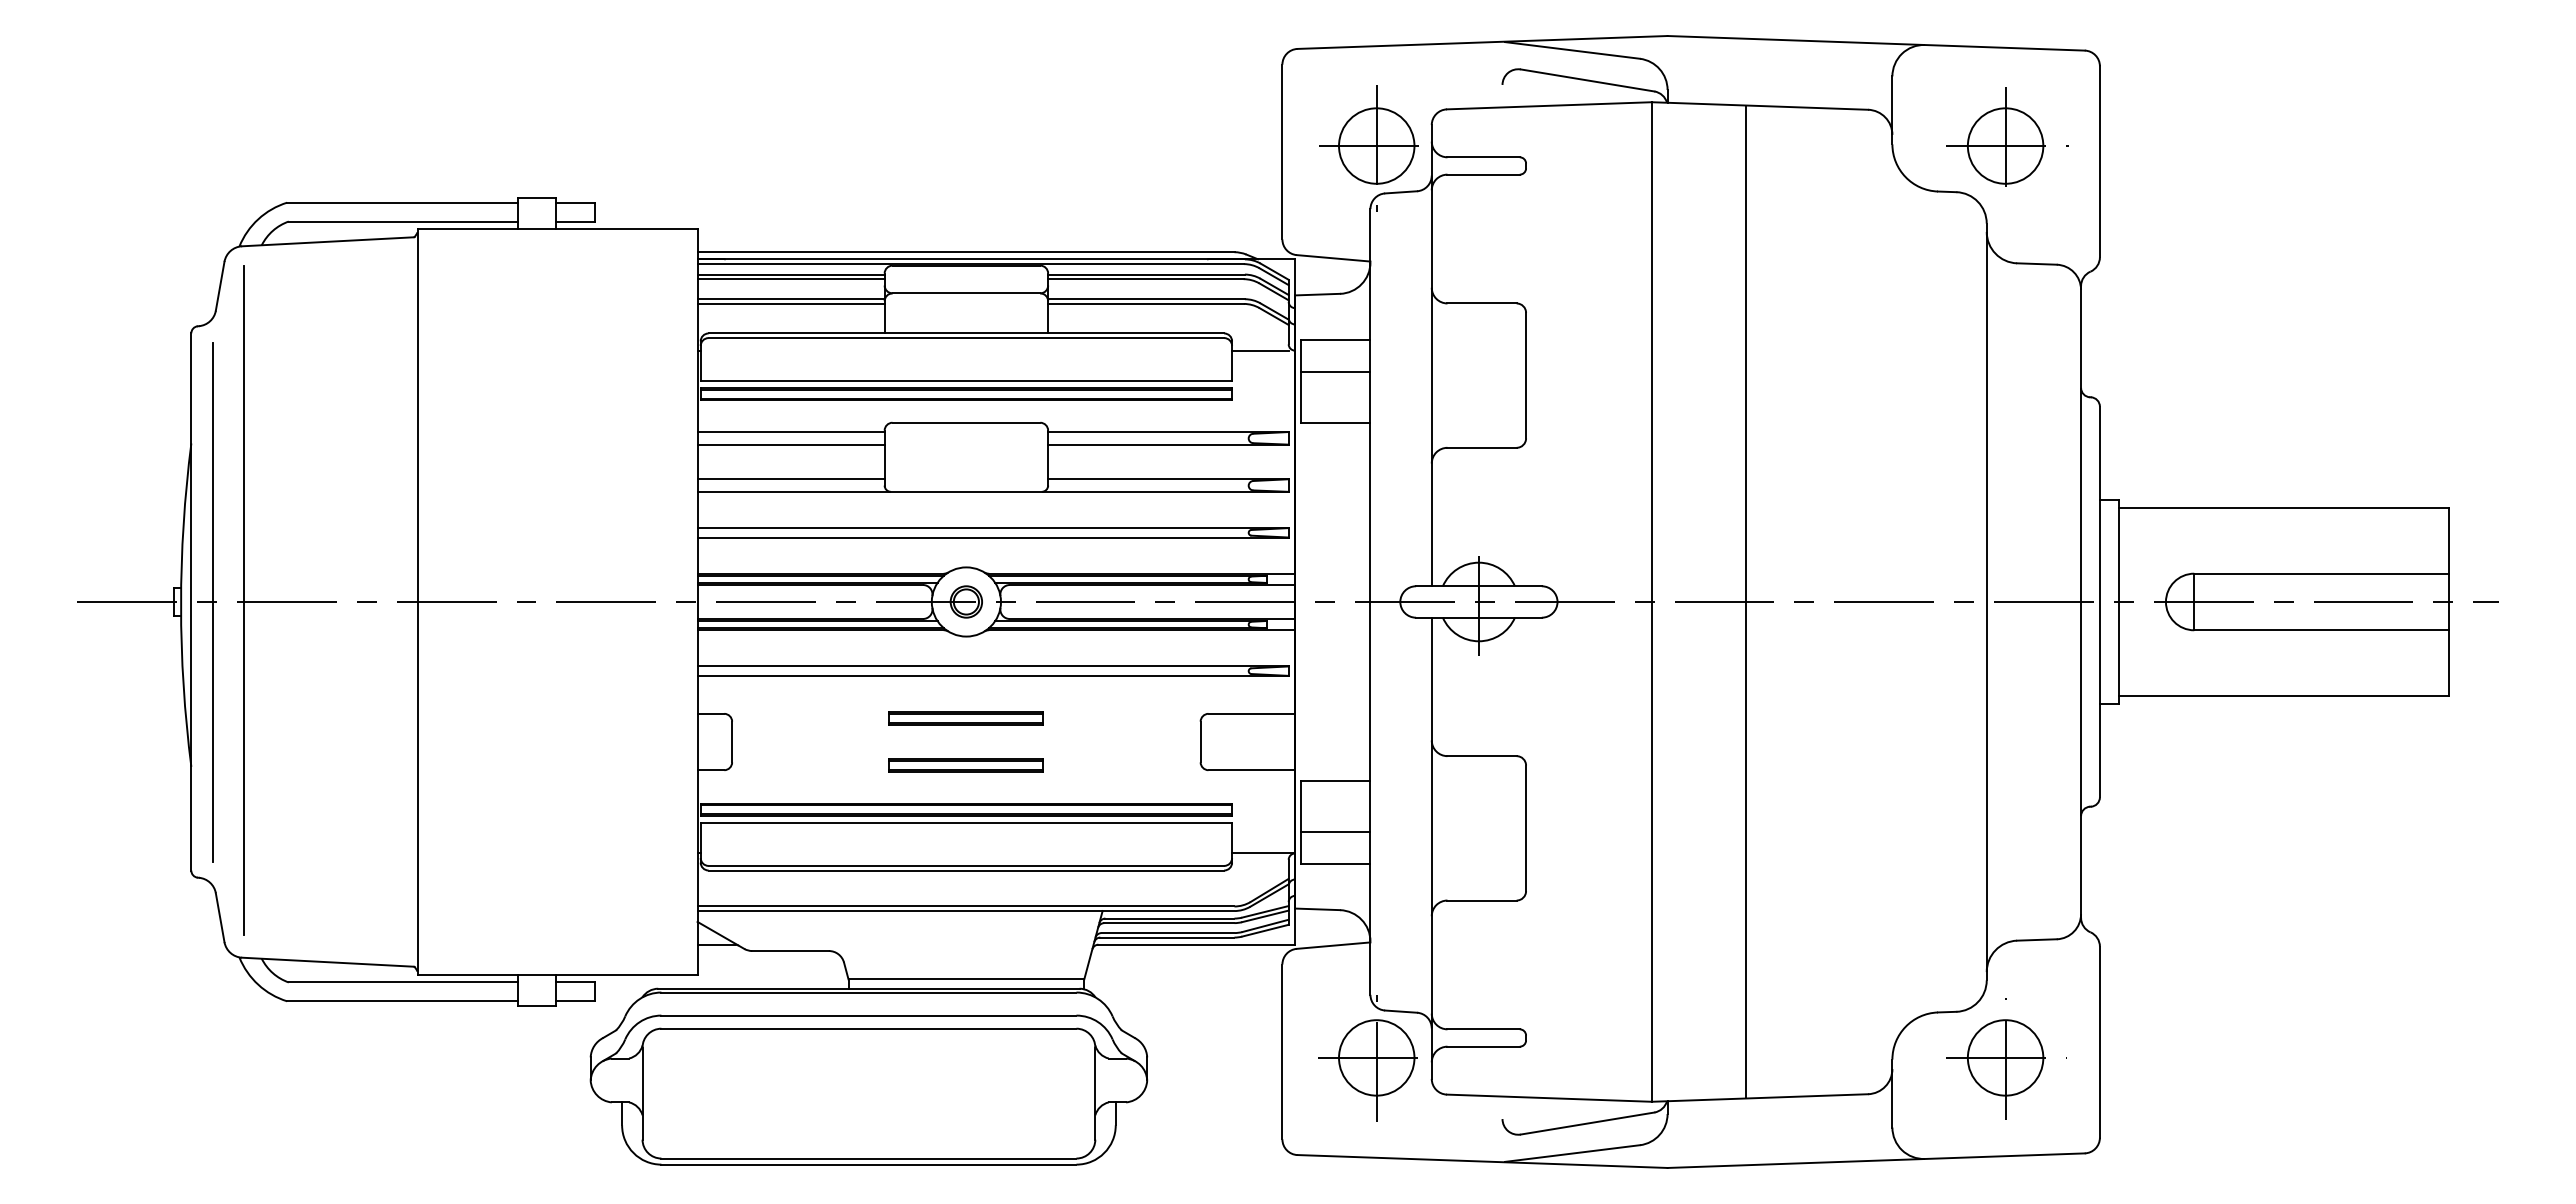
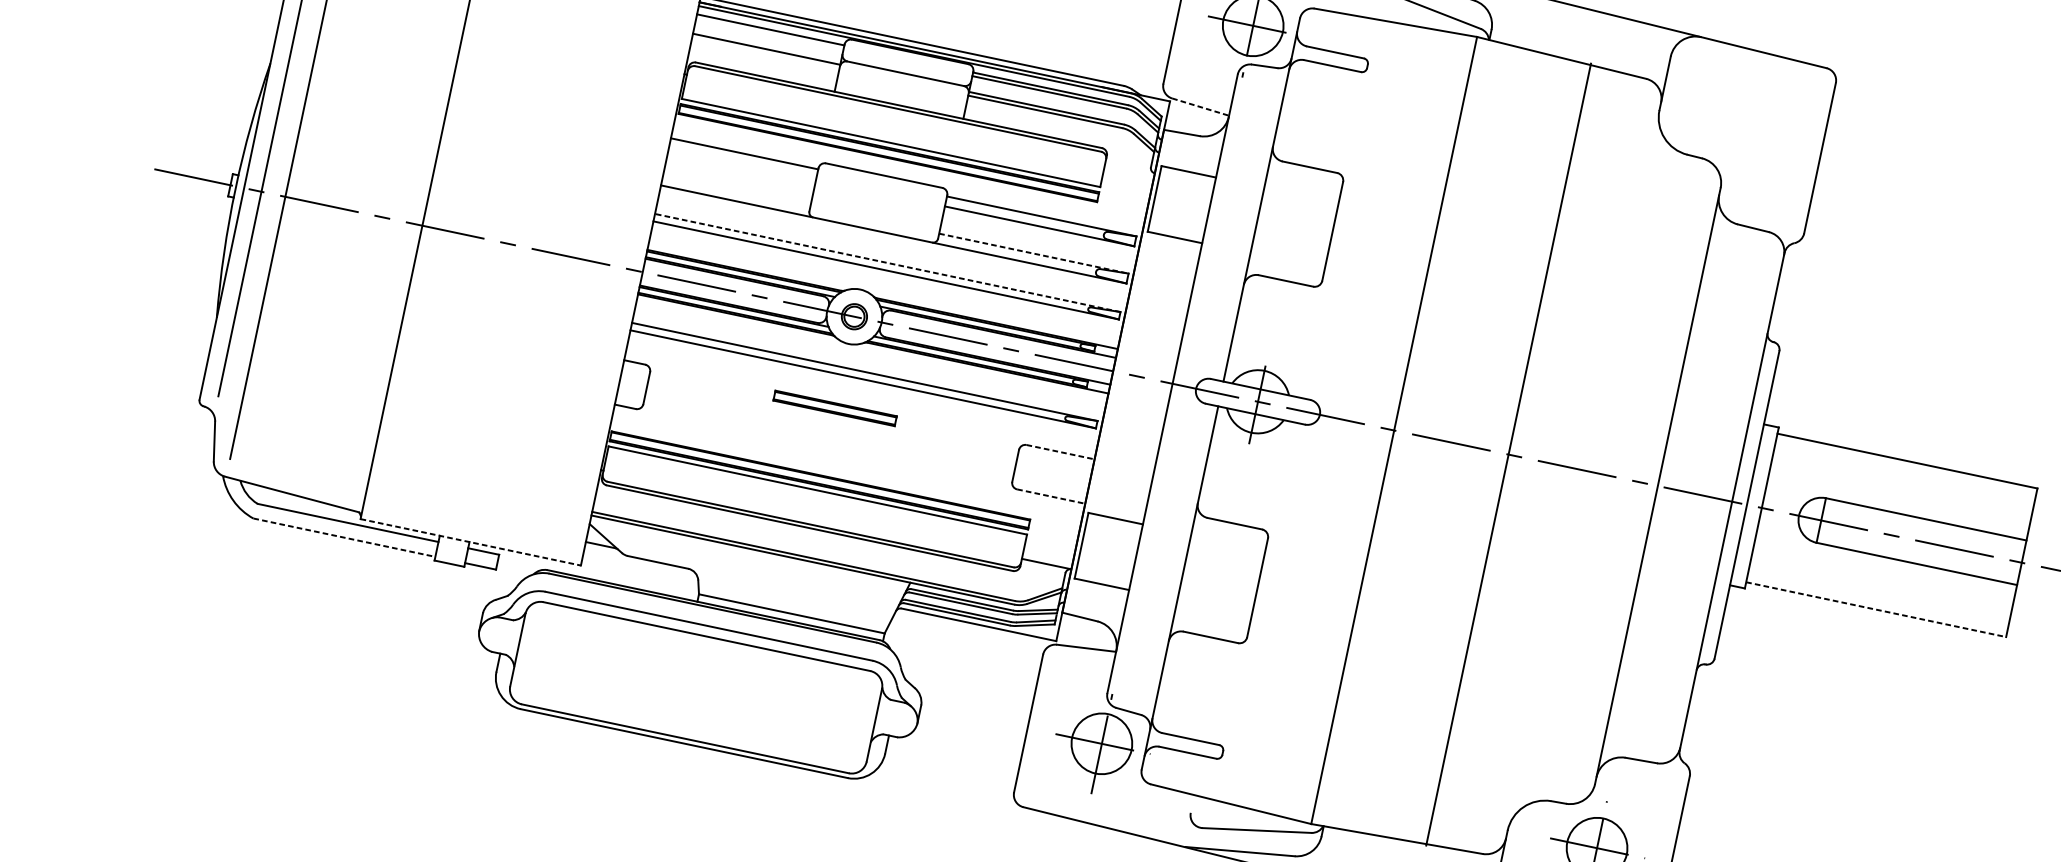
part: (2007, 136) -> (1751, 122), removed
line: (1333, 258) -> (1200, 107), solid -> dashed
line: (790, 279) -> (769, 33), removed
line: (790, 303) -> (765, 52), removed
line: (1260, 350) -> (1127, 167), removed
line: (1335, 372) -> (1183, 197), removed
line: (790, 444) -> (742, 163), removed
line: (790, 479) -> (736, 191), removed
line: (1168, 479) -> (1033, 253), solid -> dashed
line: (993, 528) -> (887, 263), solid -> dashed
line: (1746, 601) -> (1508, 454), moved
line: (2284, 696) -> (1876, 609), solid -> dashed
line: (1252, 713) -> (1061, 452), solid -> dashed
part: (965, 765) -> (826, 445), removed
line: (1252, 770) -> (1051, 496), solid -> dashed
line: (1335, 831) -> (1106, 558), removed
line: (557, 974) -> (470, 542), solid -> dashed
line: (402, 1001) -> (344, 537), solid -> dashed

